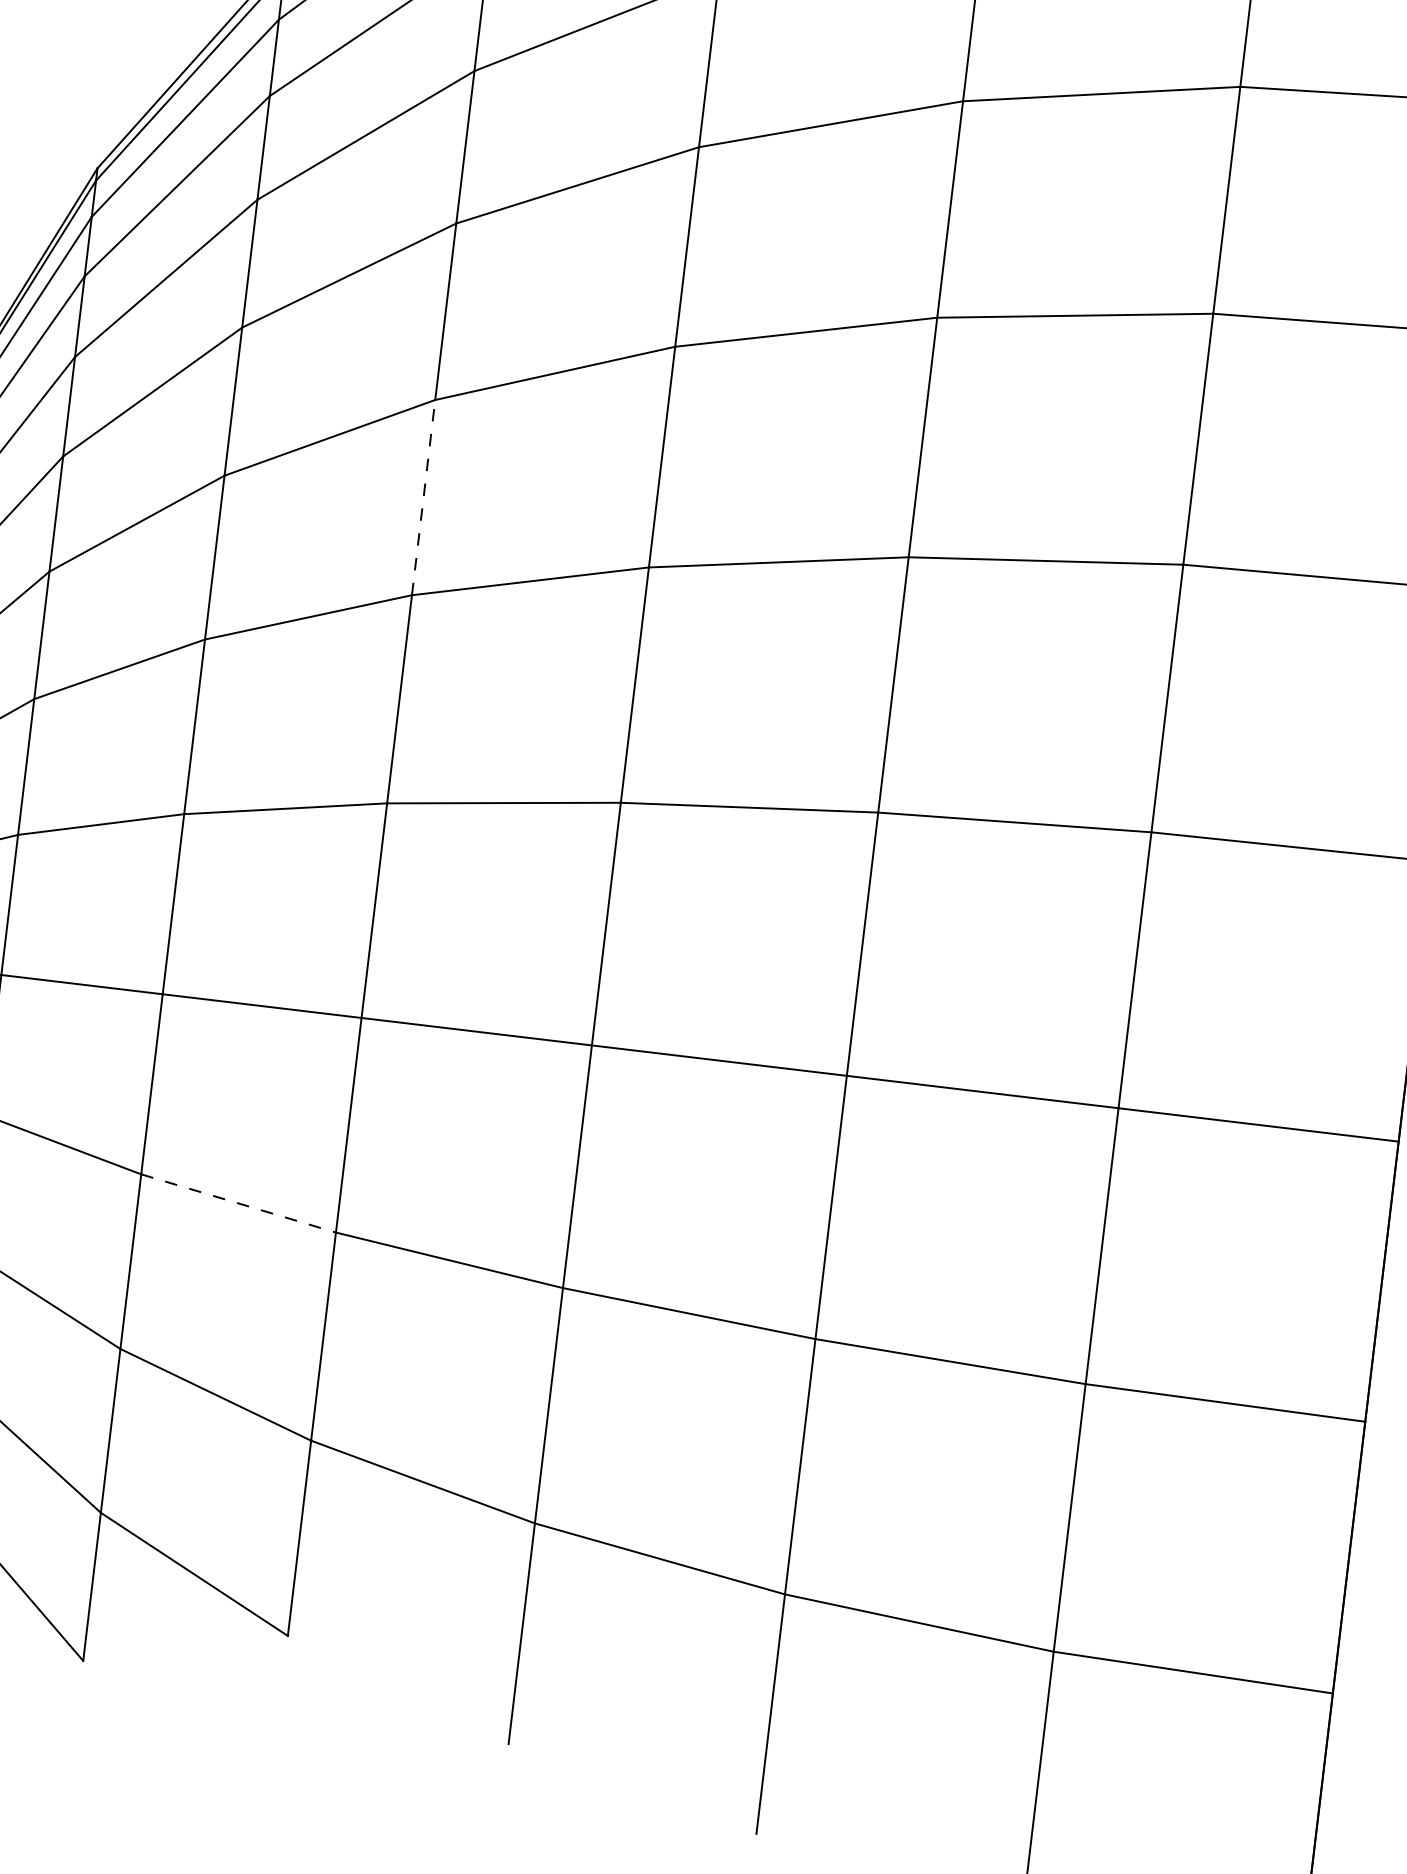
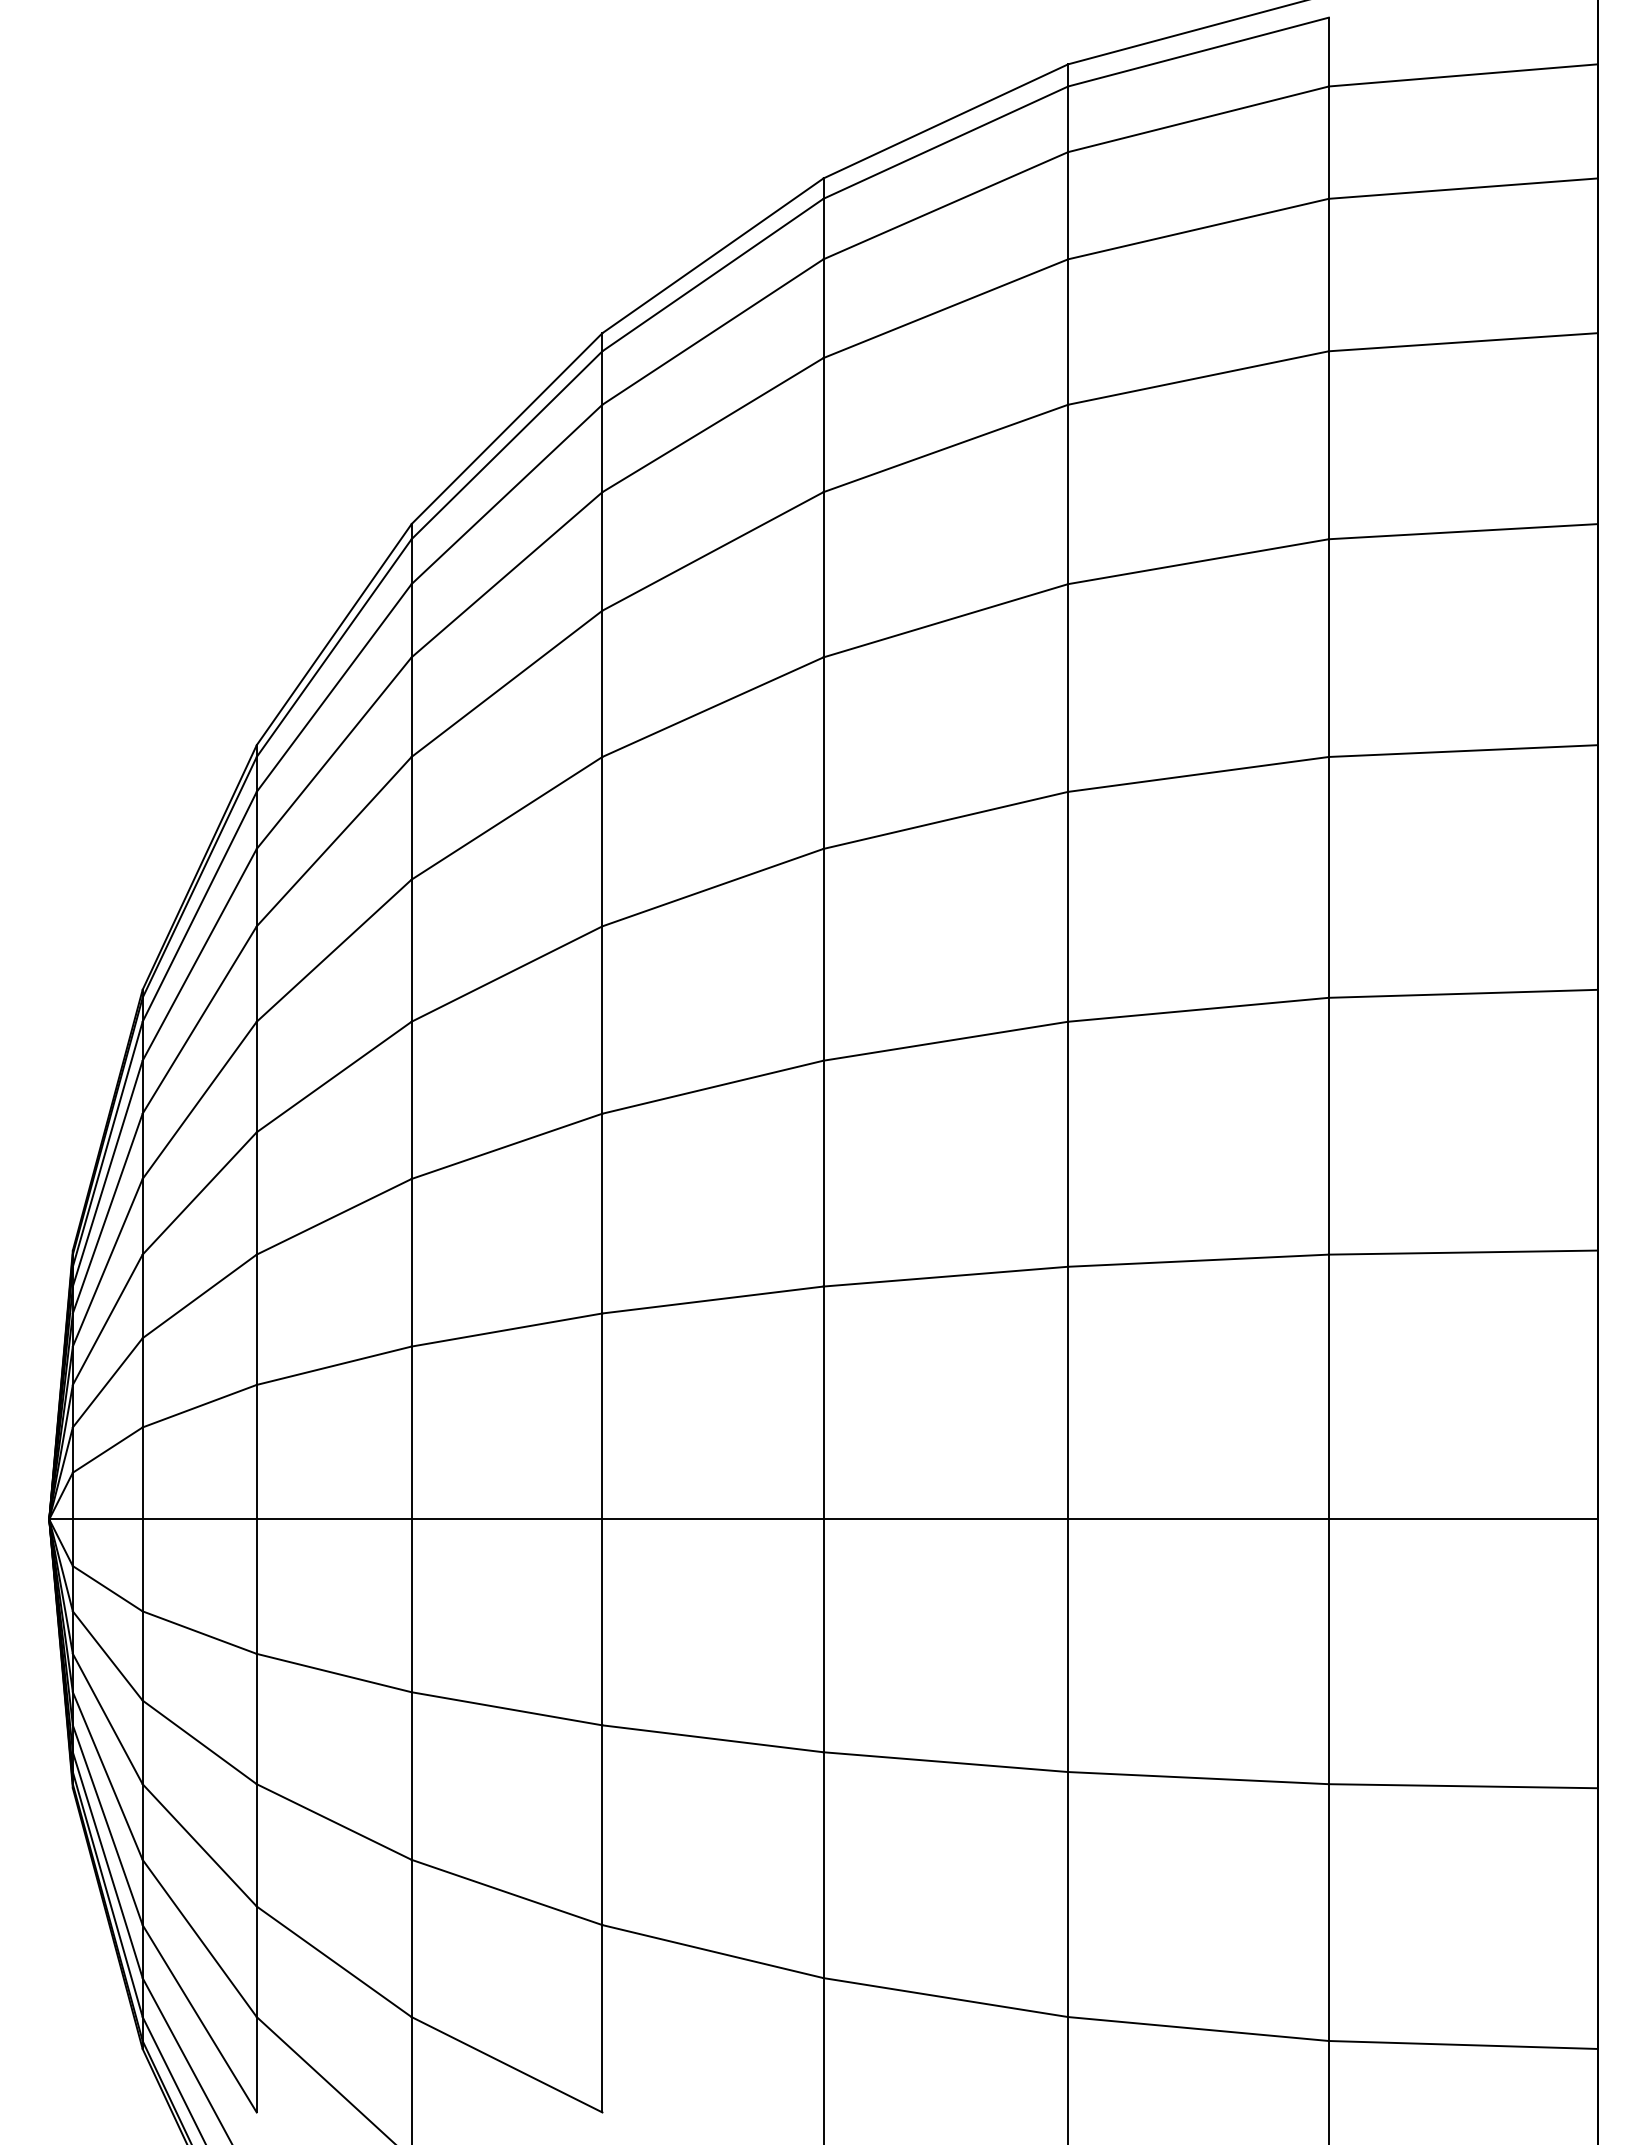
line: (423, 498) -> (602, 1020), dashed -> solid
line: (239, 1203) -> (507, 1708), dashed -> solid

